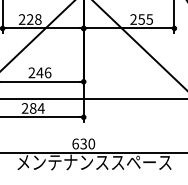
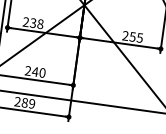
text: (29, 19) -> (32, 23), 228 -> 238
text: (47, 72) -> (42, 72), 246 -> 240
text: (40, 108) -> (31, 103), 284 -> 289

